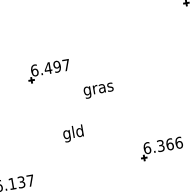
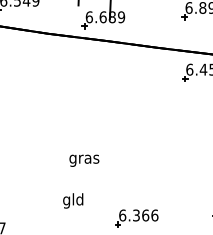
part: (49, 71) -> (38, 123), removed
text: (98, 90) -> (84, 160), moved
text: (73, 133) -> (73, 200), moved

